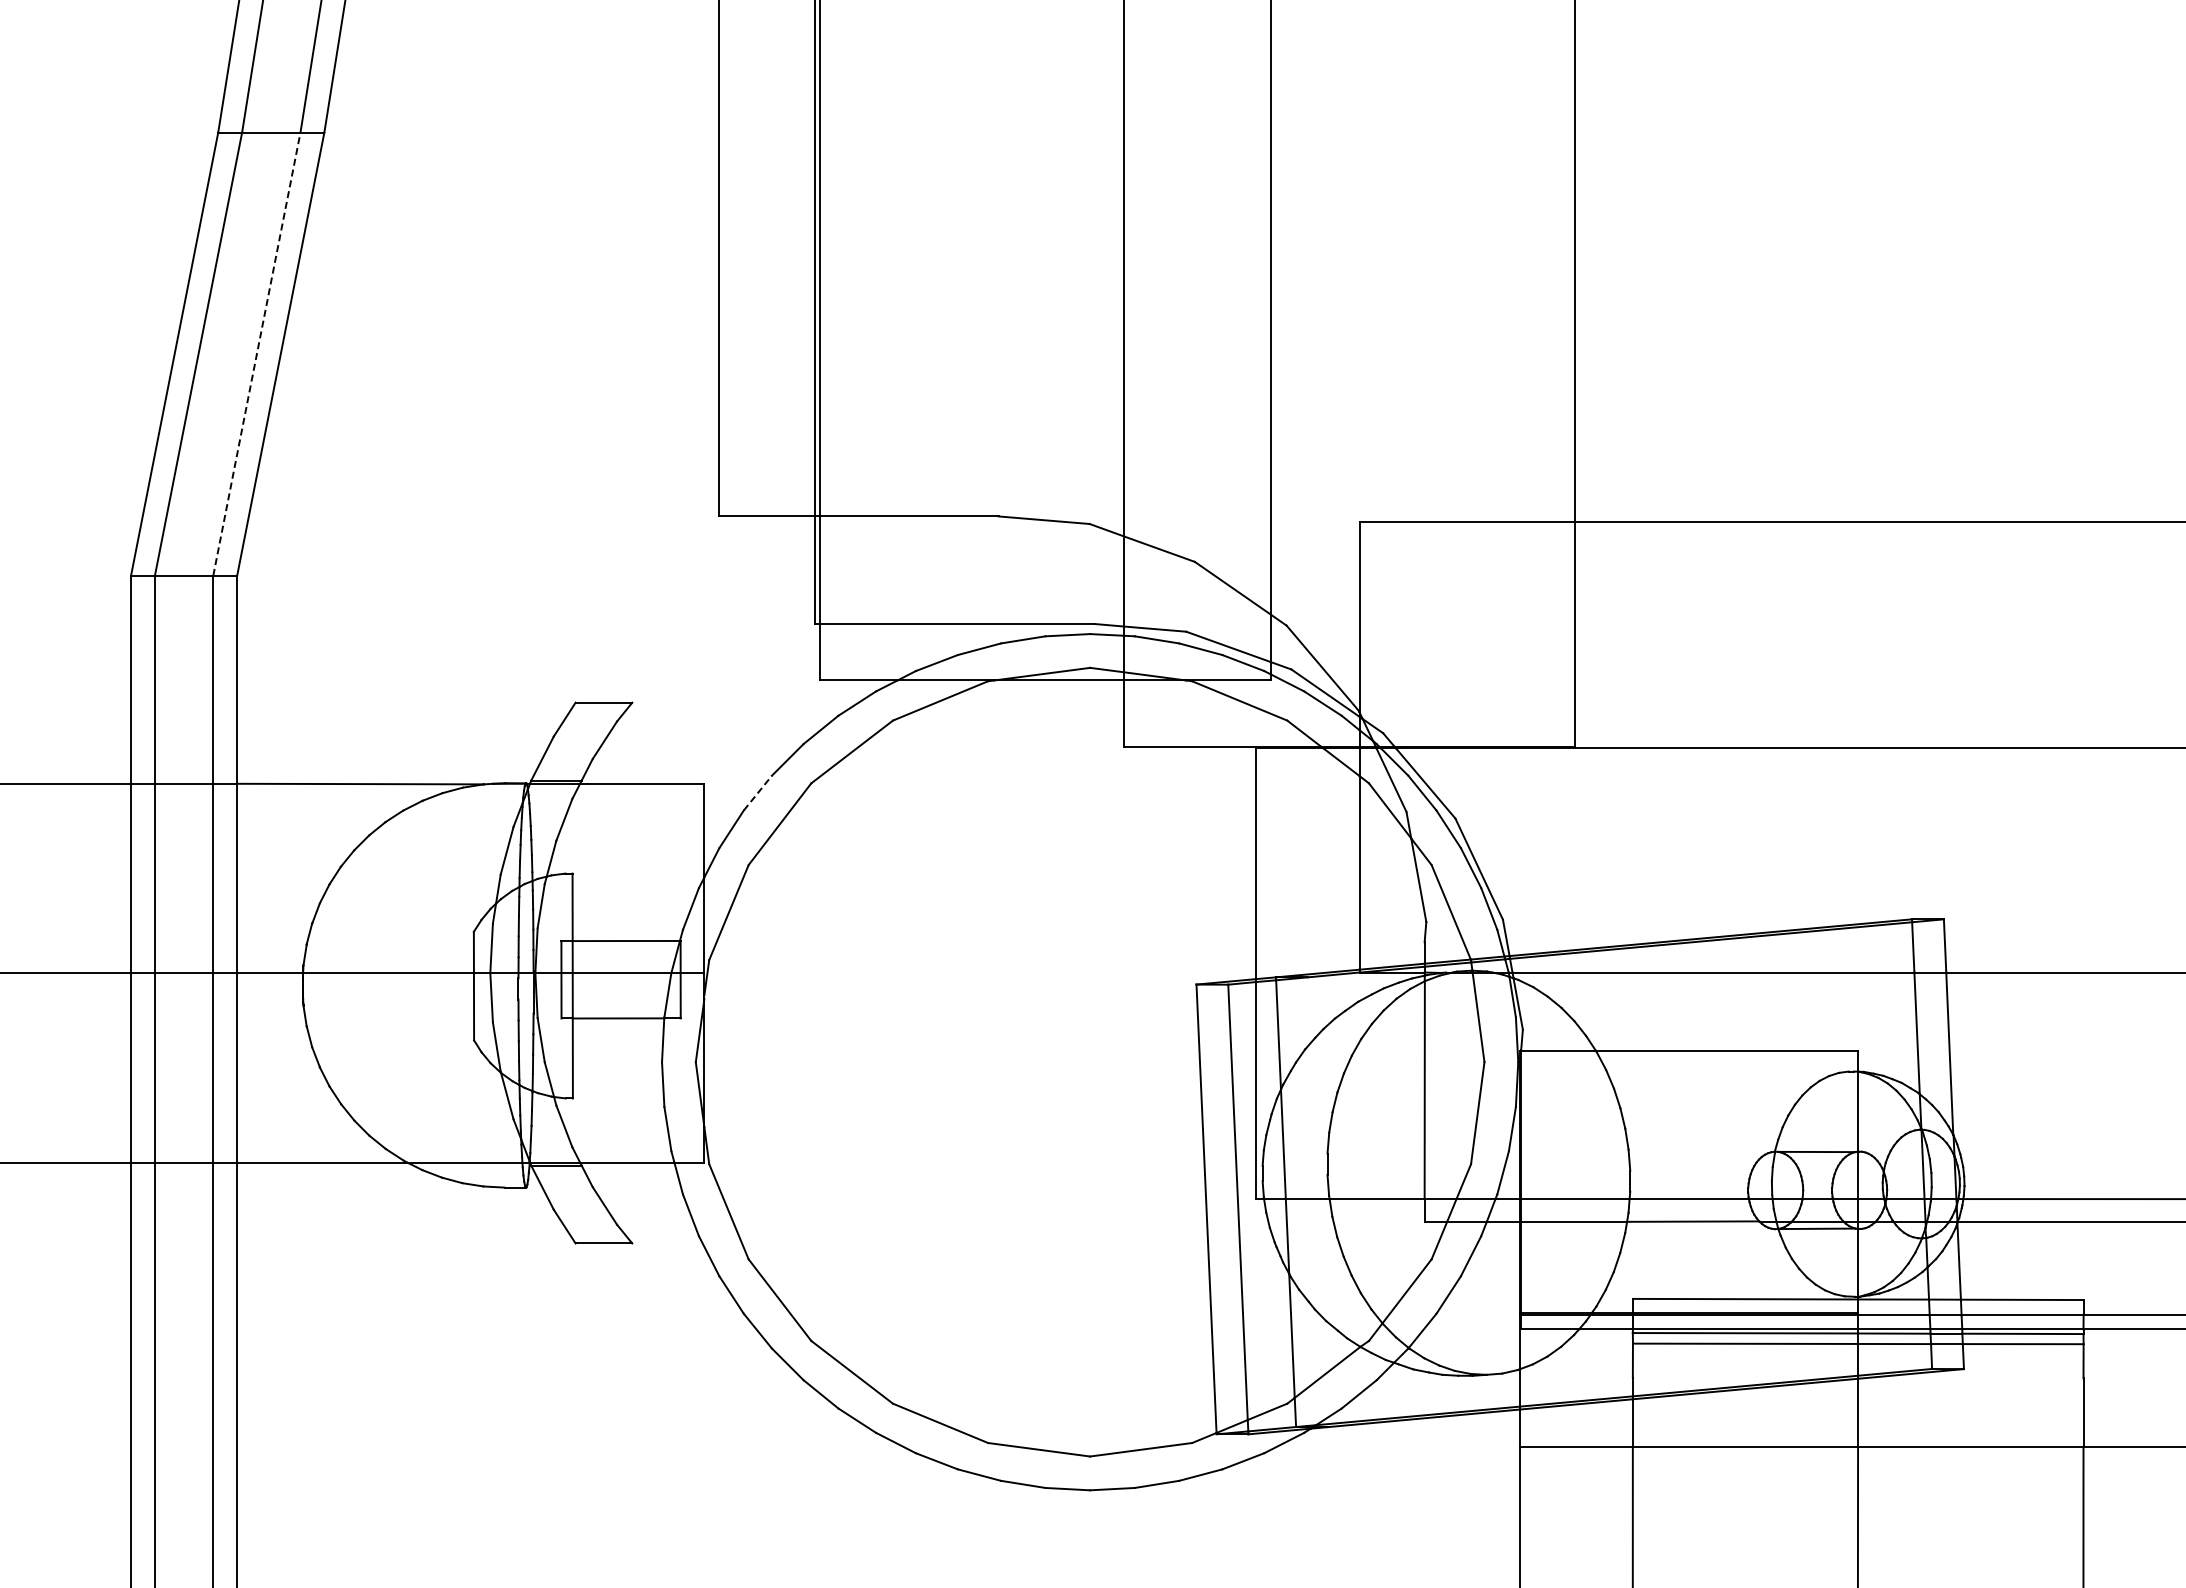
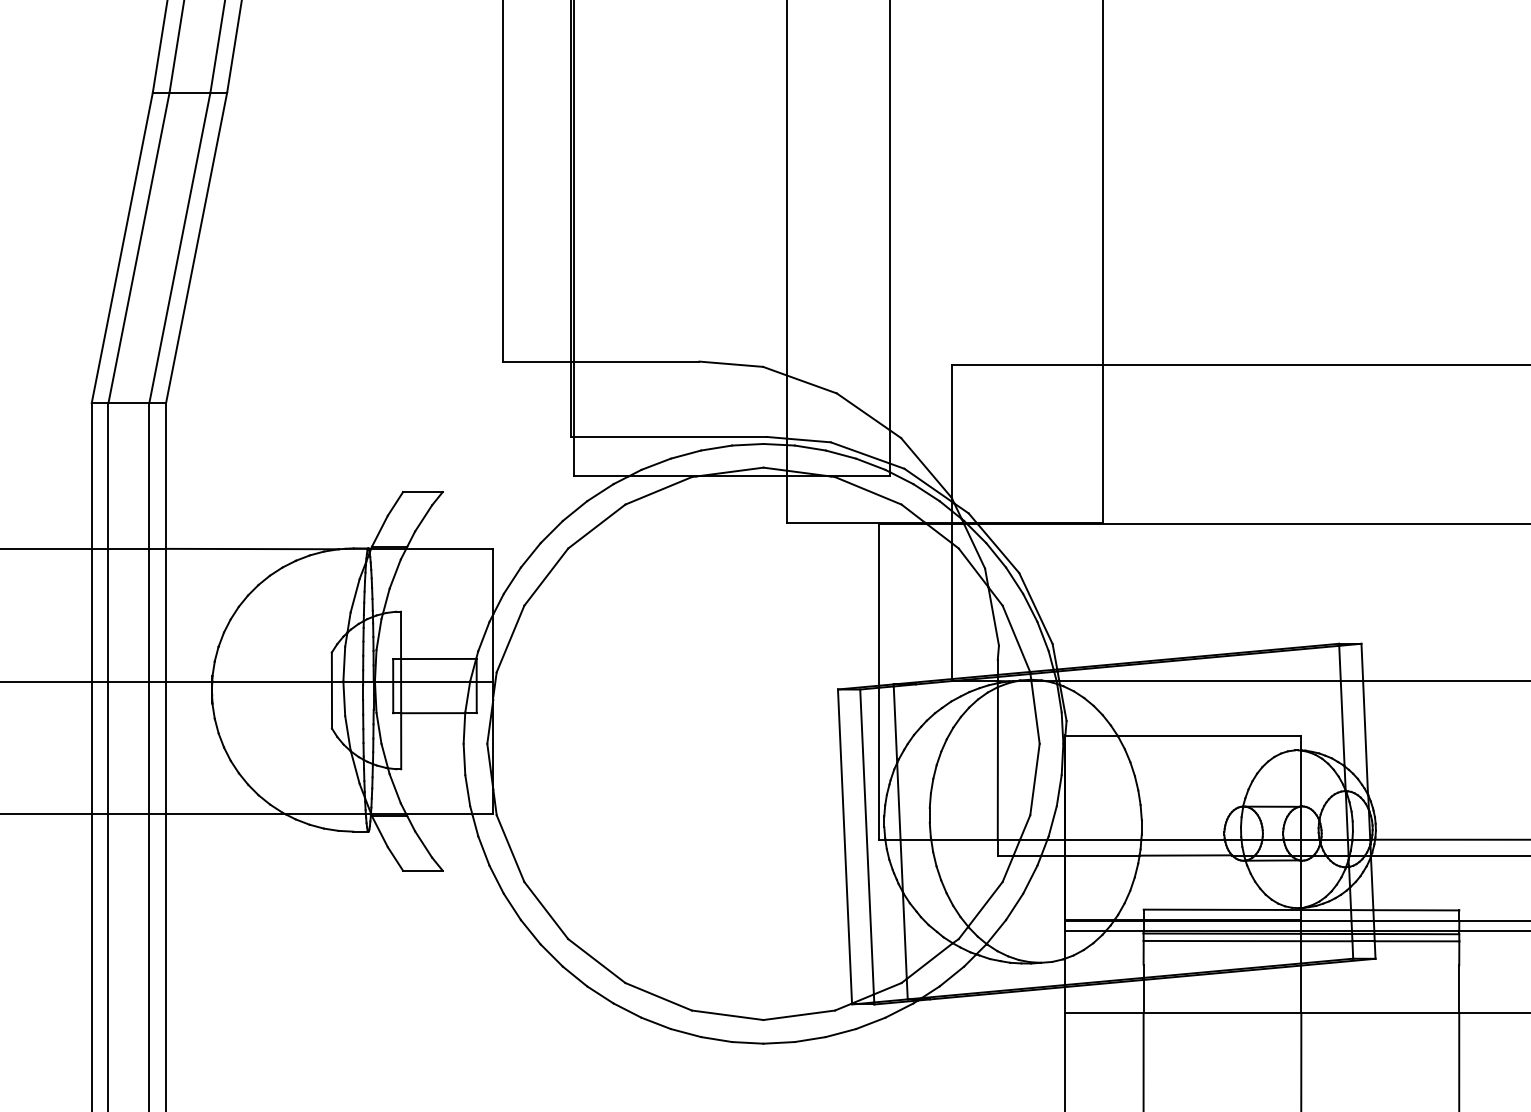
line: (256, 354) -> (179, 248), dashed -> solid
line: (758, 792) -> (531, 554), dashed -> solid

